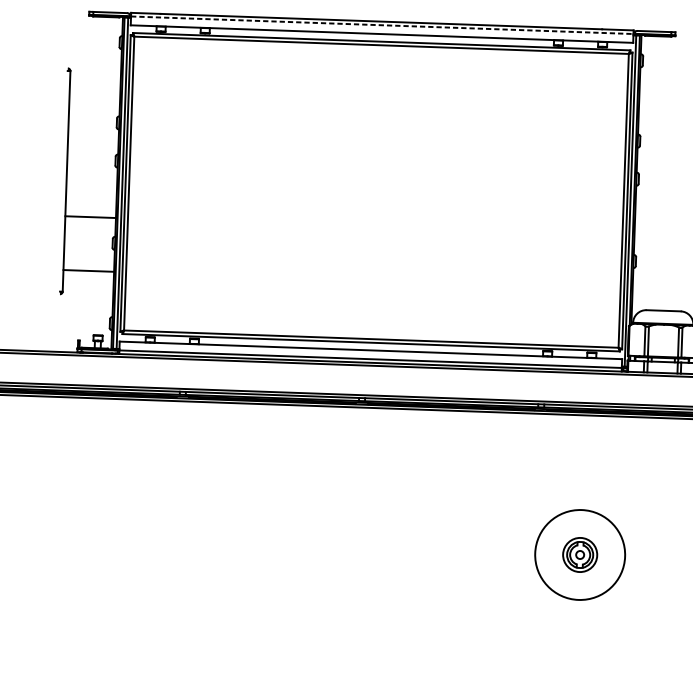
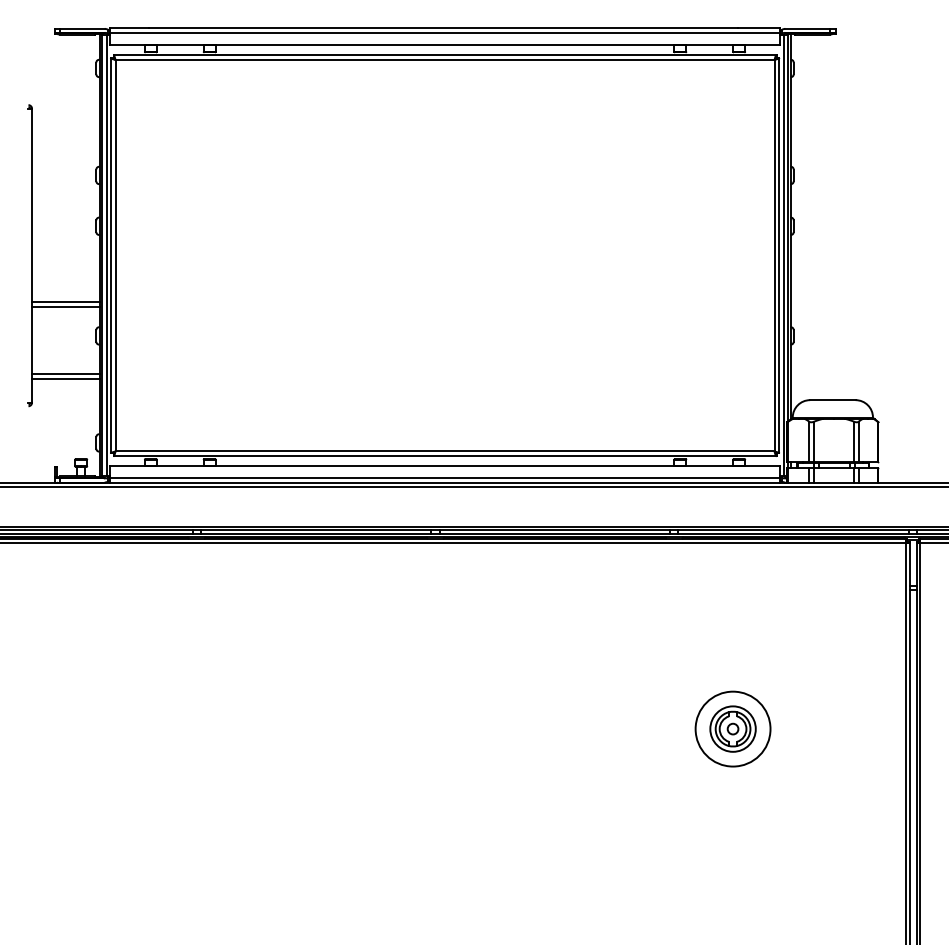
line: (382, 25) -> (445, 33), dashed -> solid
line: (90, 220) -> (65, 306), added
line: (88, 274) -> (65, 378), added
circle: (579, 554) -> (732, 728), size x0.62

